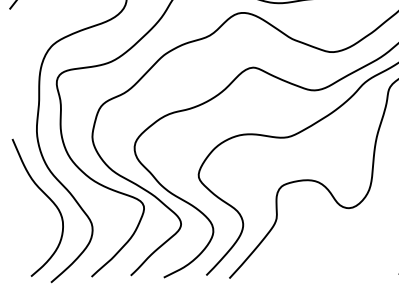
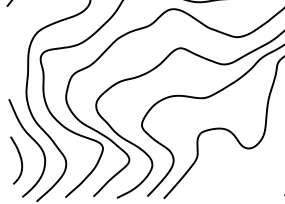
curve: (28, 224) -> (20, 160), added

